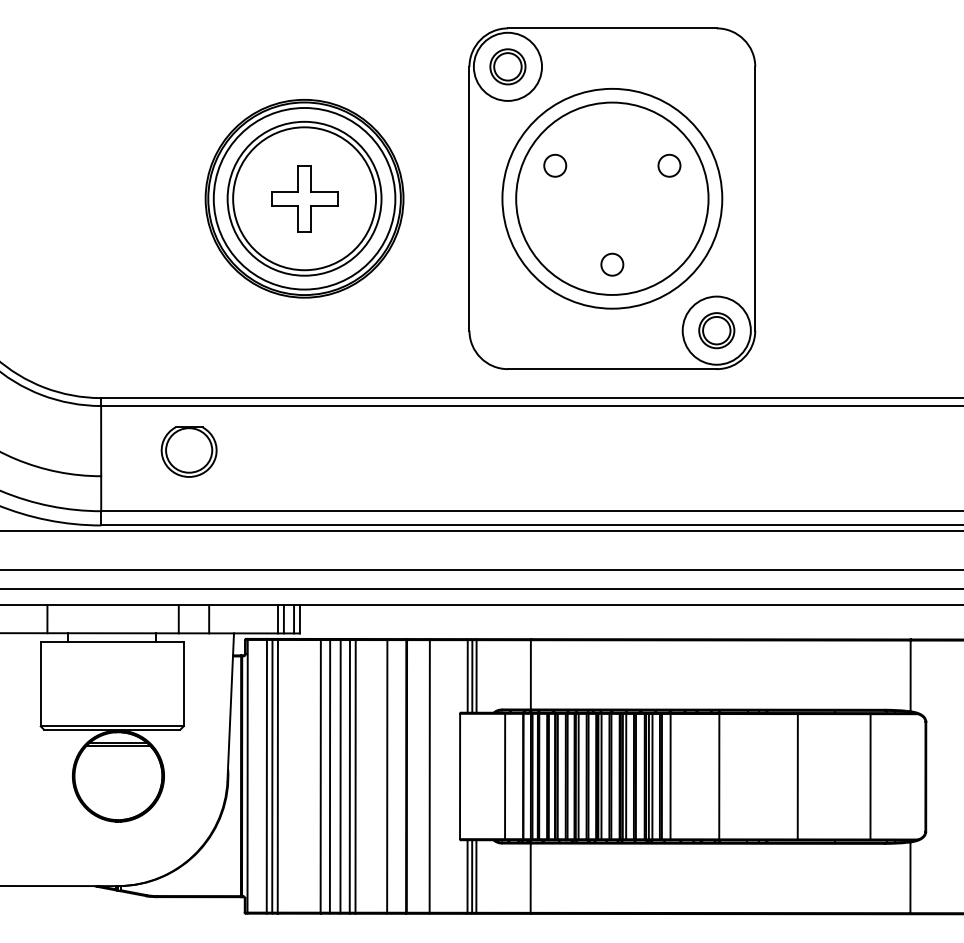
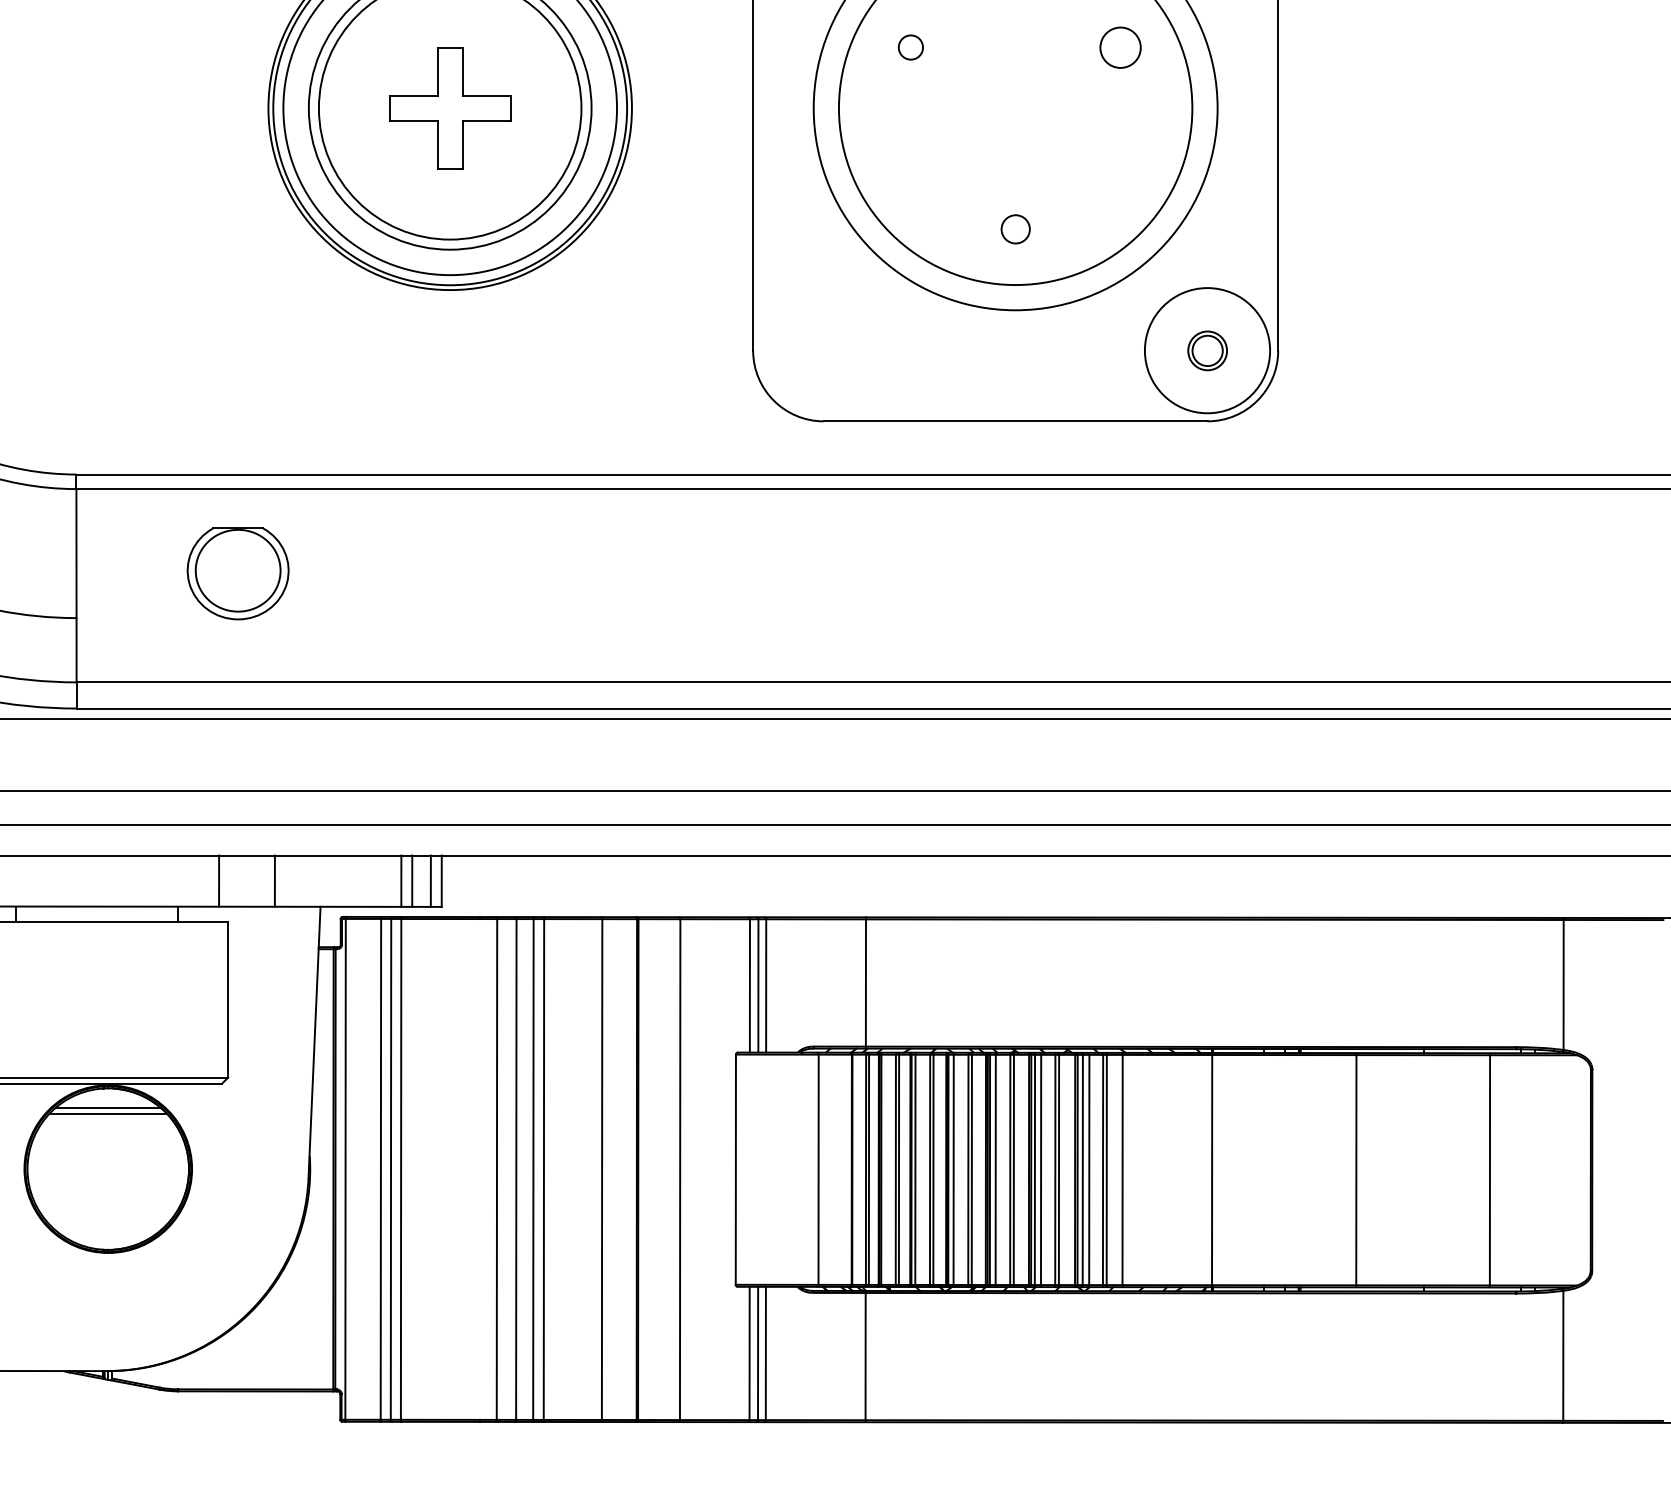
circle: (555, 165) -> (911, 47), size x0.6
circle: (612, 264) -> (1015, 229), size x0.7
part: (716, 330) -> (1206, 350), size x0.6
line: (320, 776) -> (479, 1169), removed

